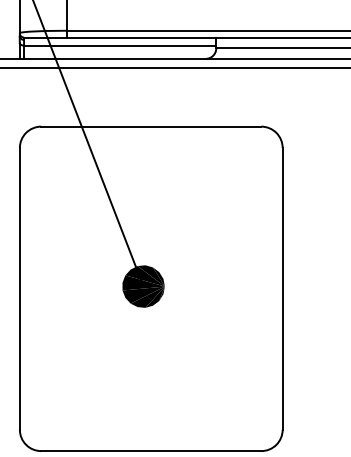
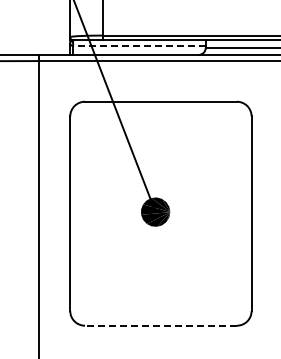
line: (118, 45) -> (138, 45), solid -> dashed
line: (150, 450) -> (160, 325), solid -> dashed

